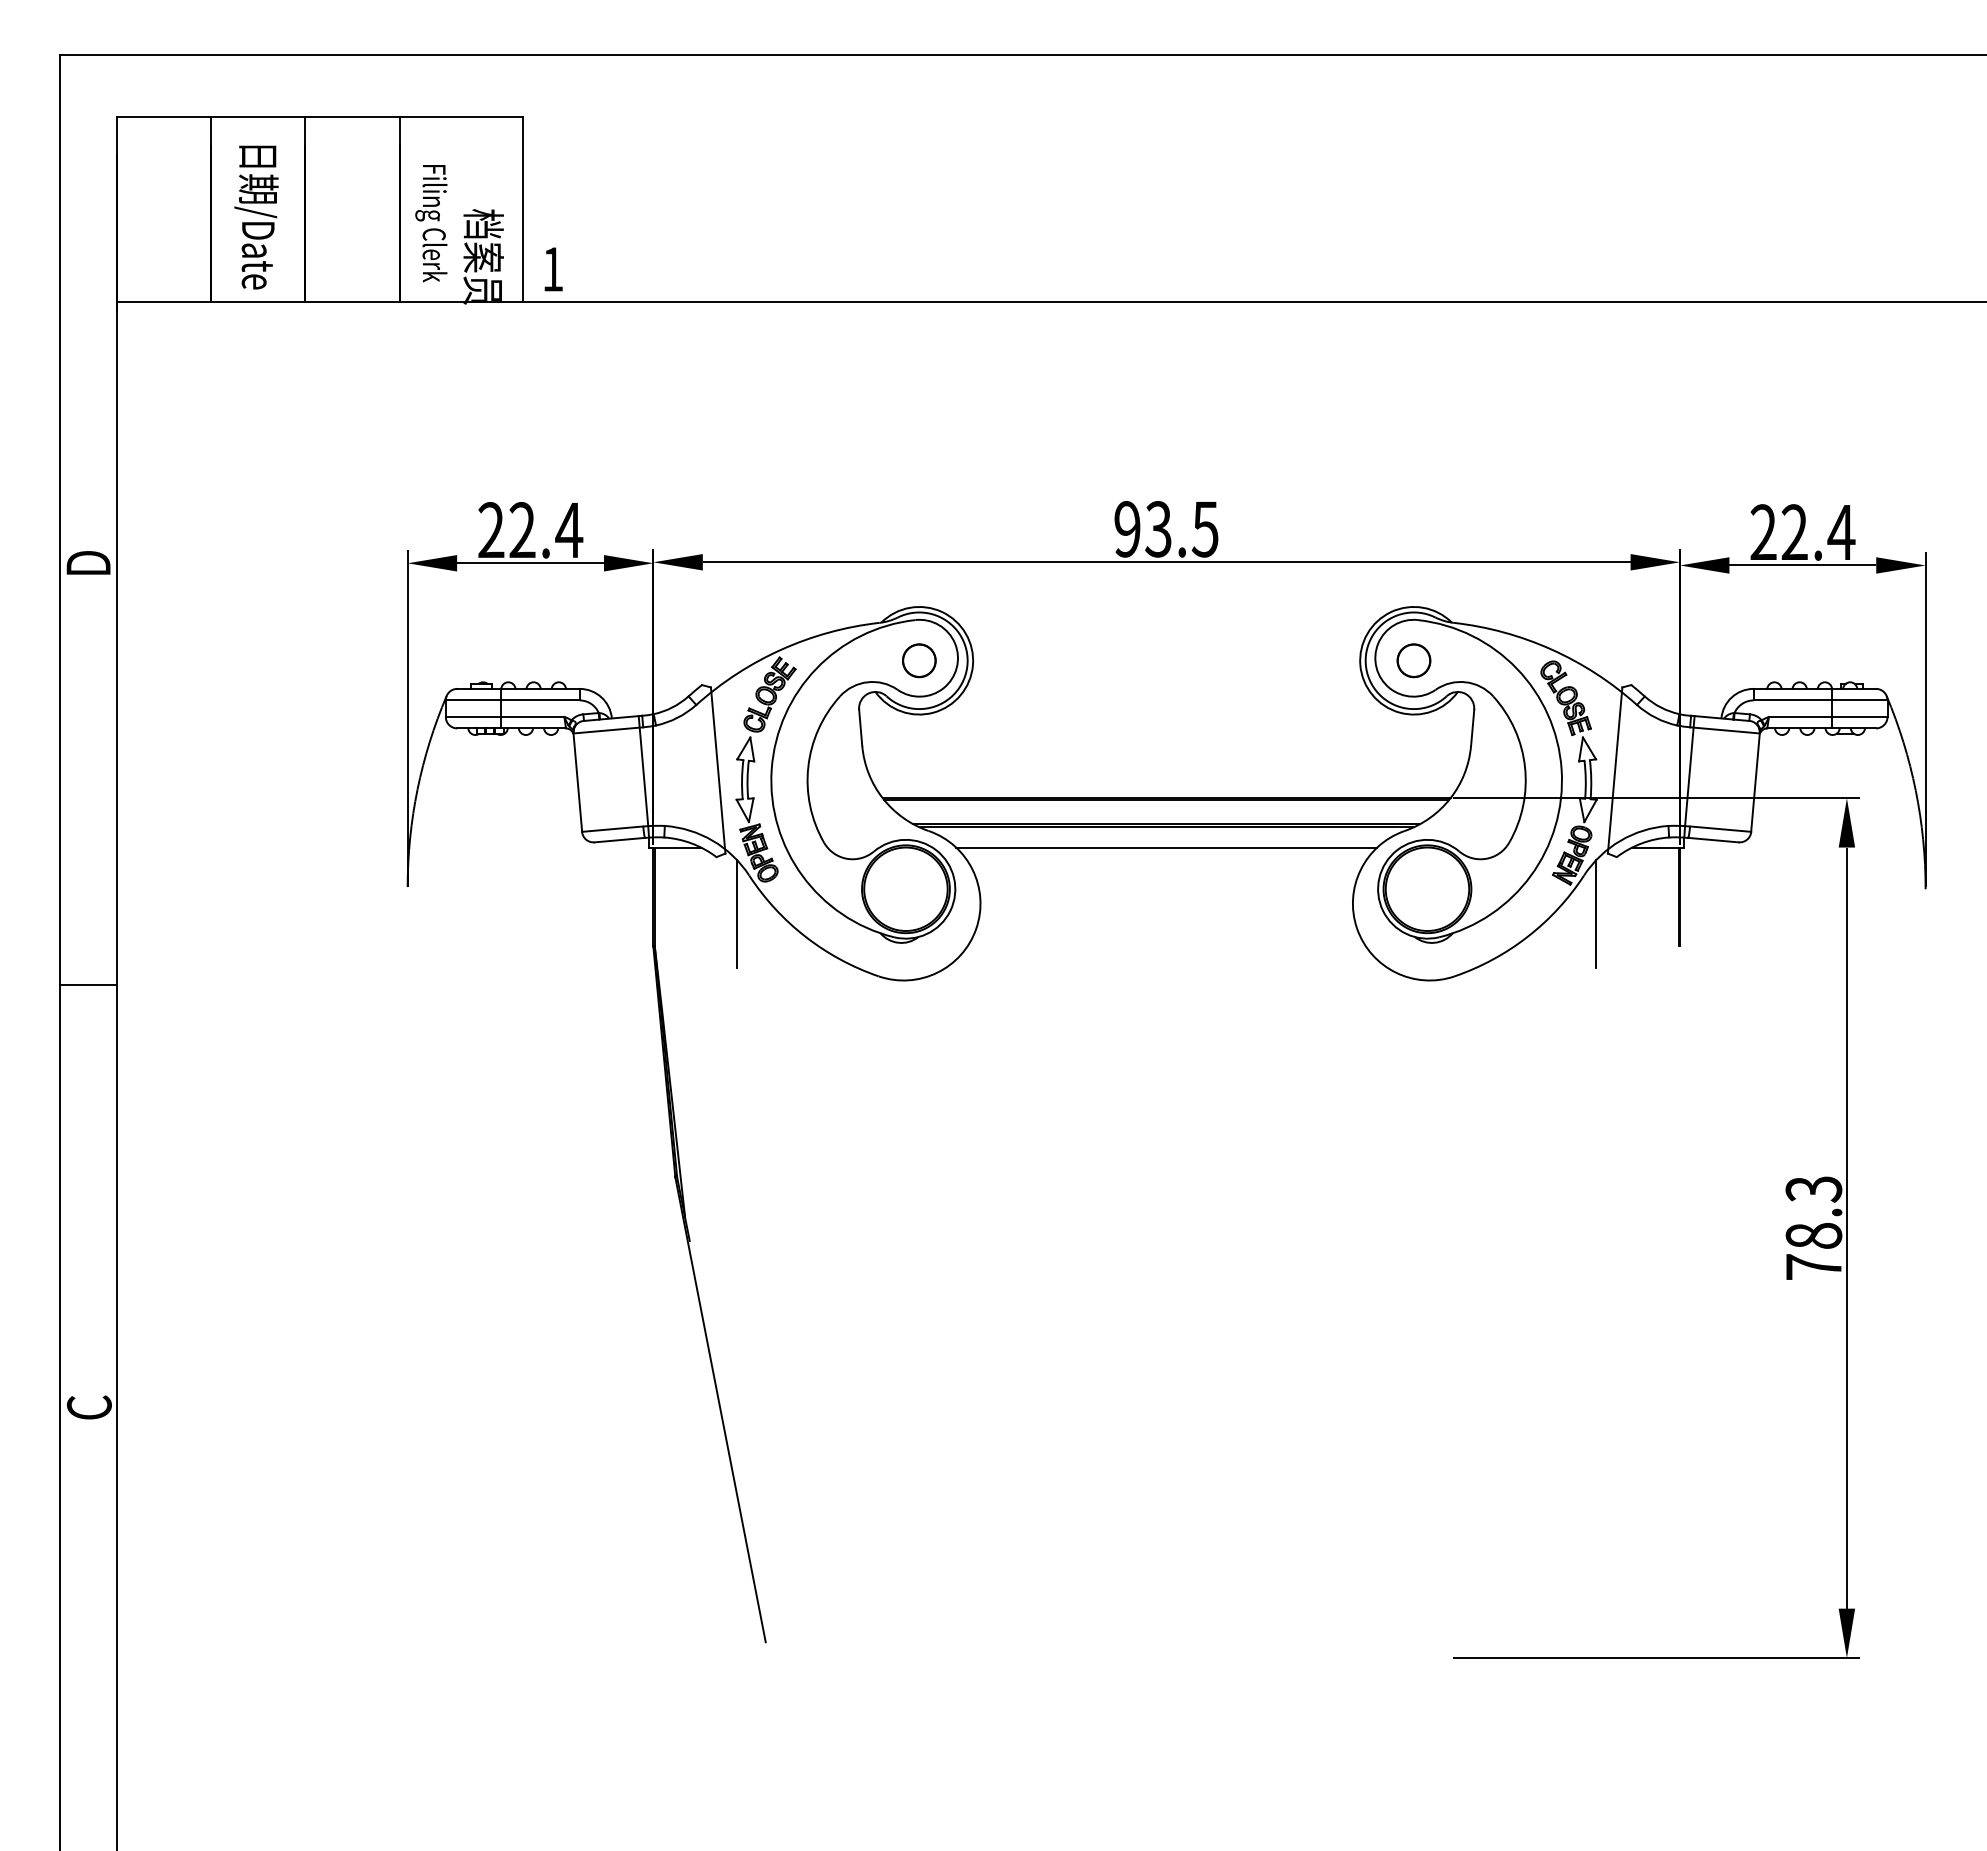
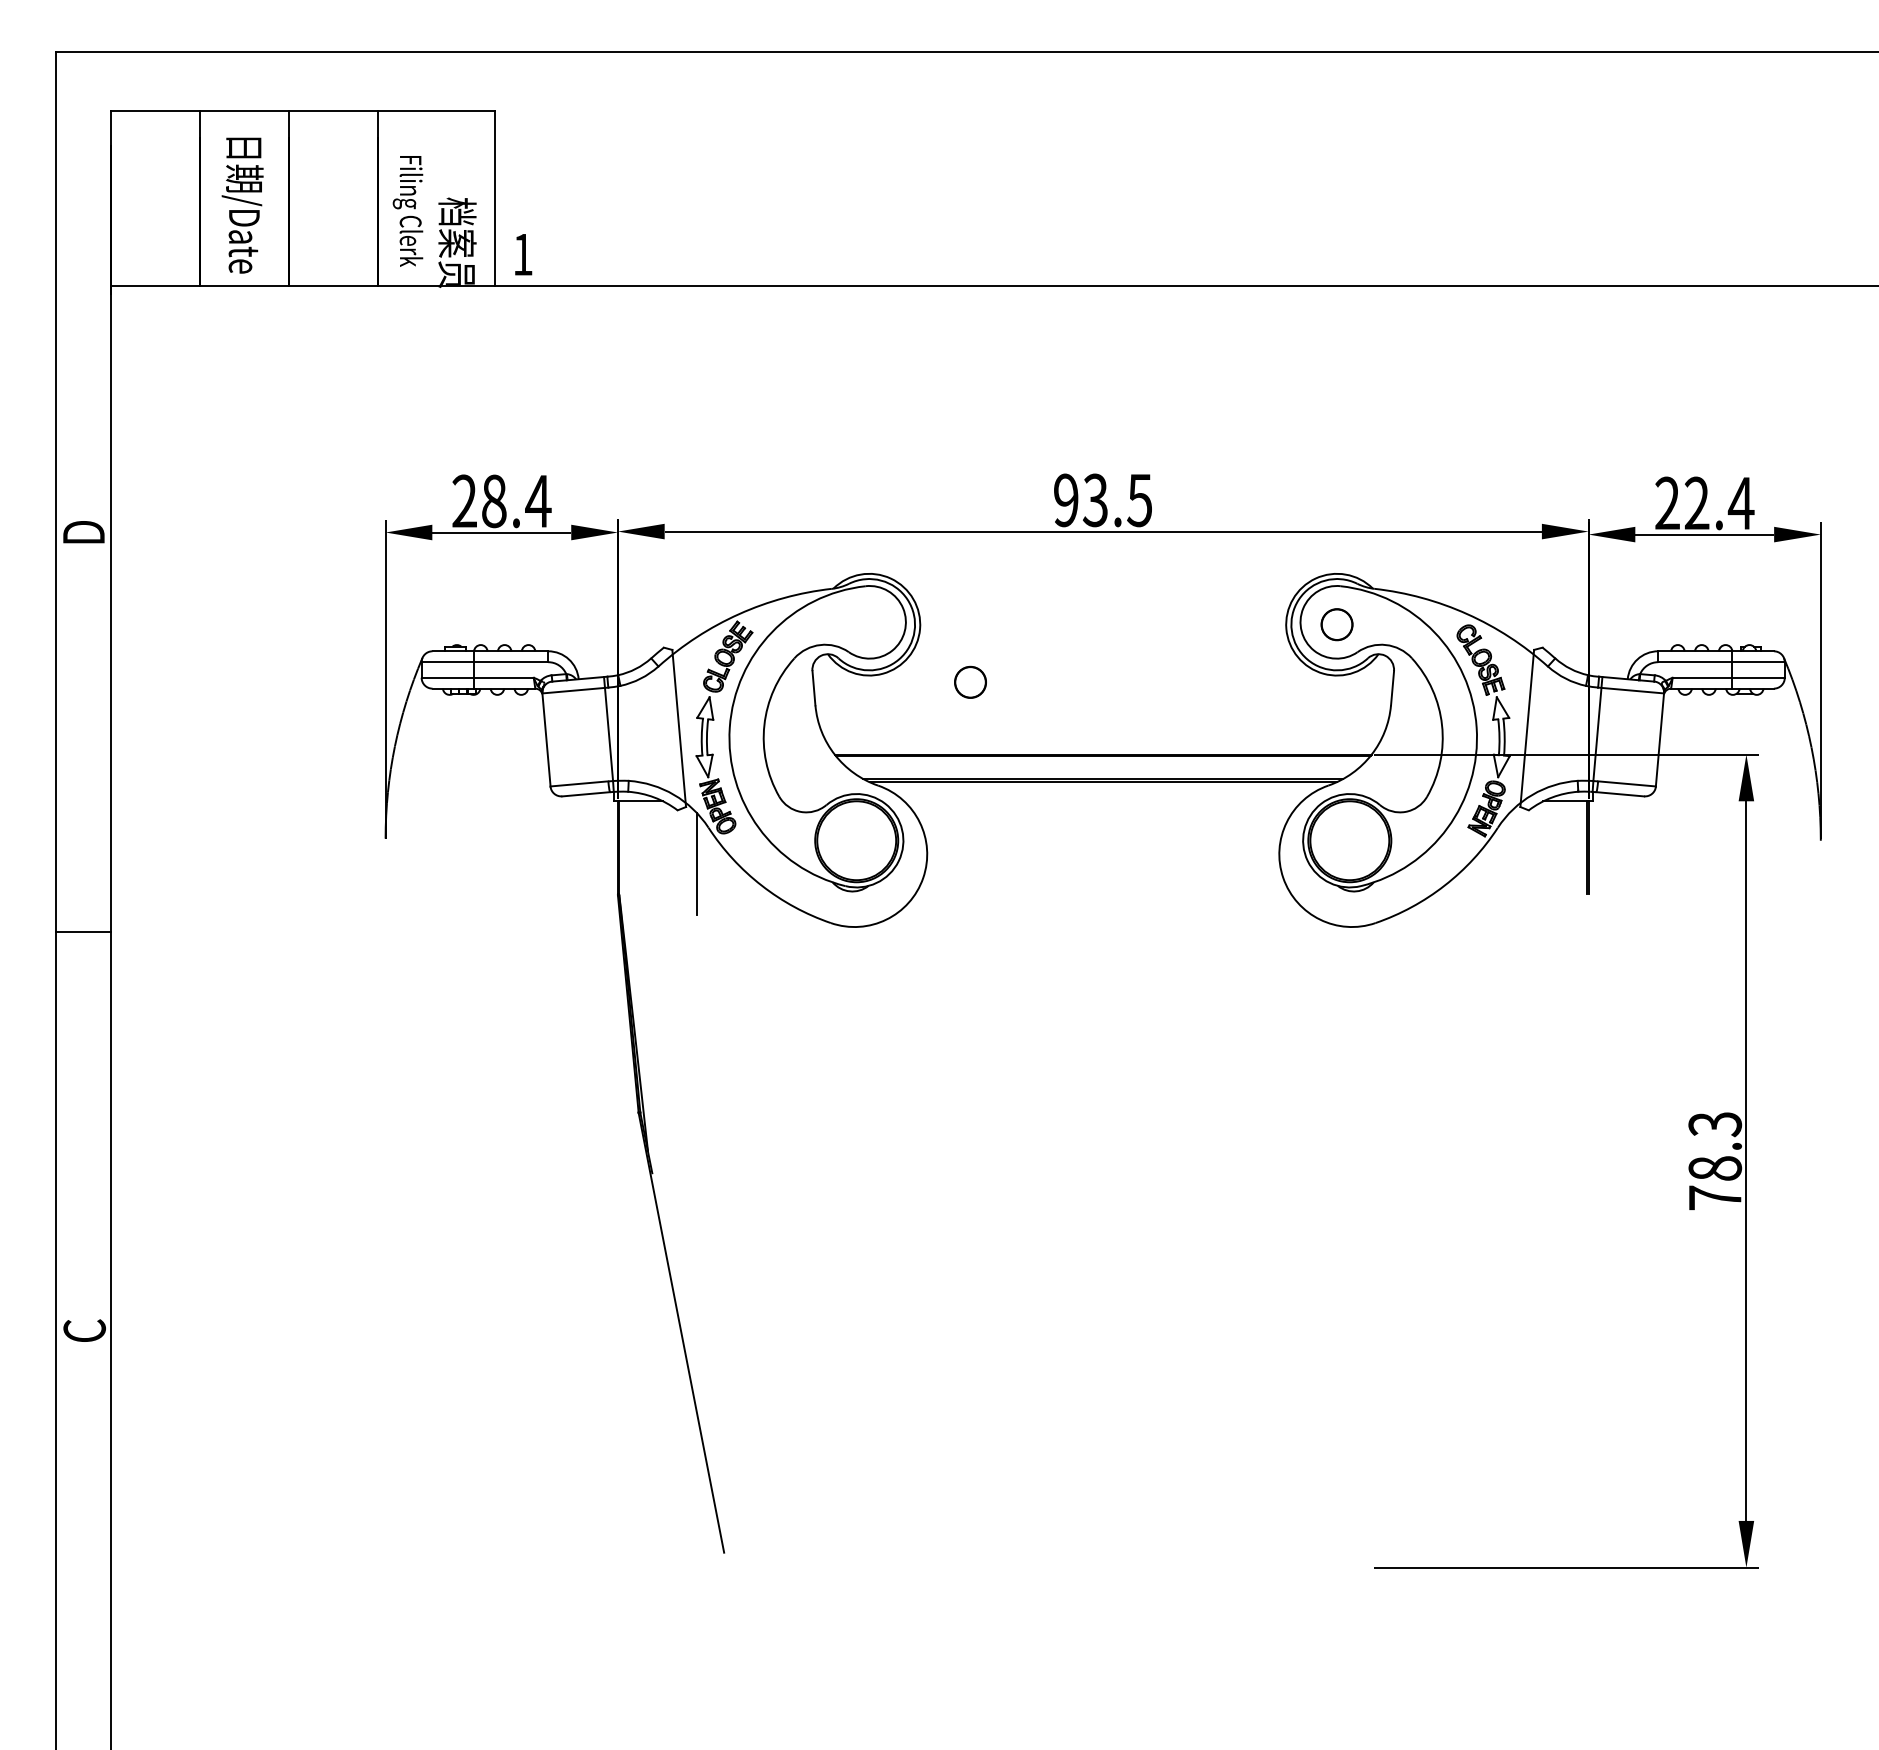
text: (522, 530) -> (494, 501), 22.4 -> 28.4
part: (919, 660) -> (970, 682), moved
line: (1166, 847) -> (1103, 801), removed
line: (1596, 914) -> (1509, 864), removed

